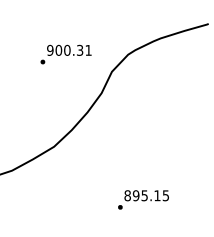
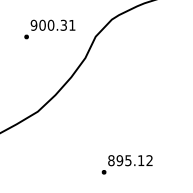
text: (65, 54) -> (49, 29), moved
text: (165, 195) -> (149, 160), 895.15 -> 895.12

